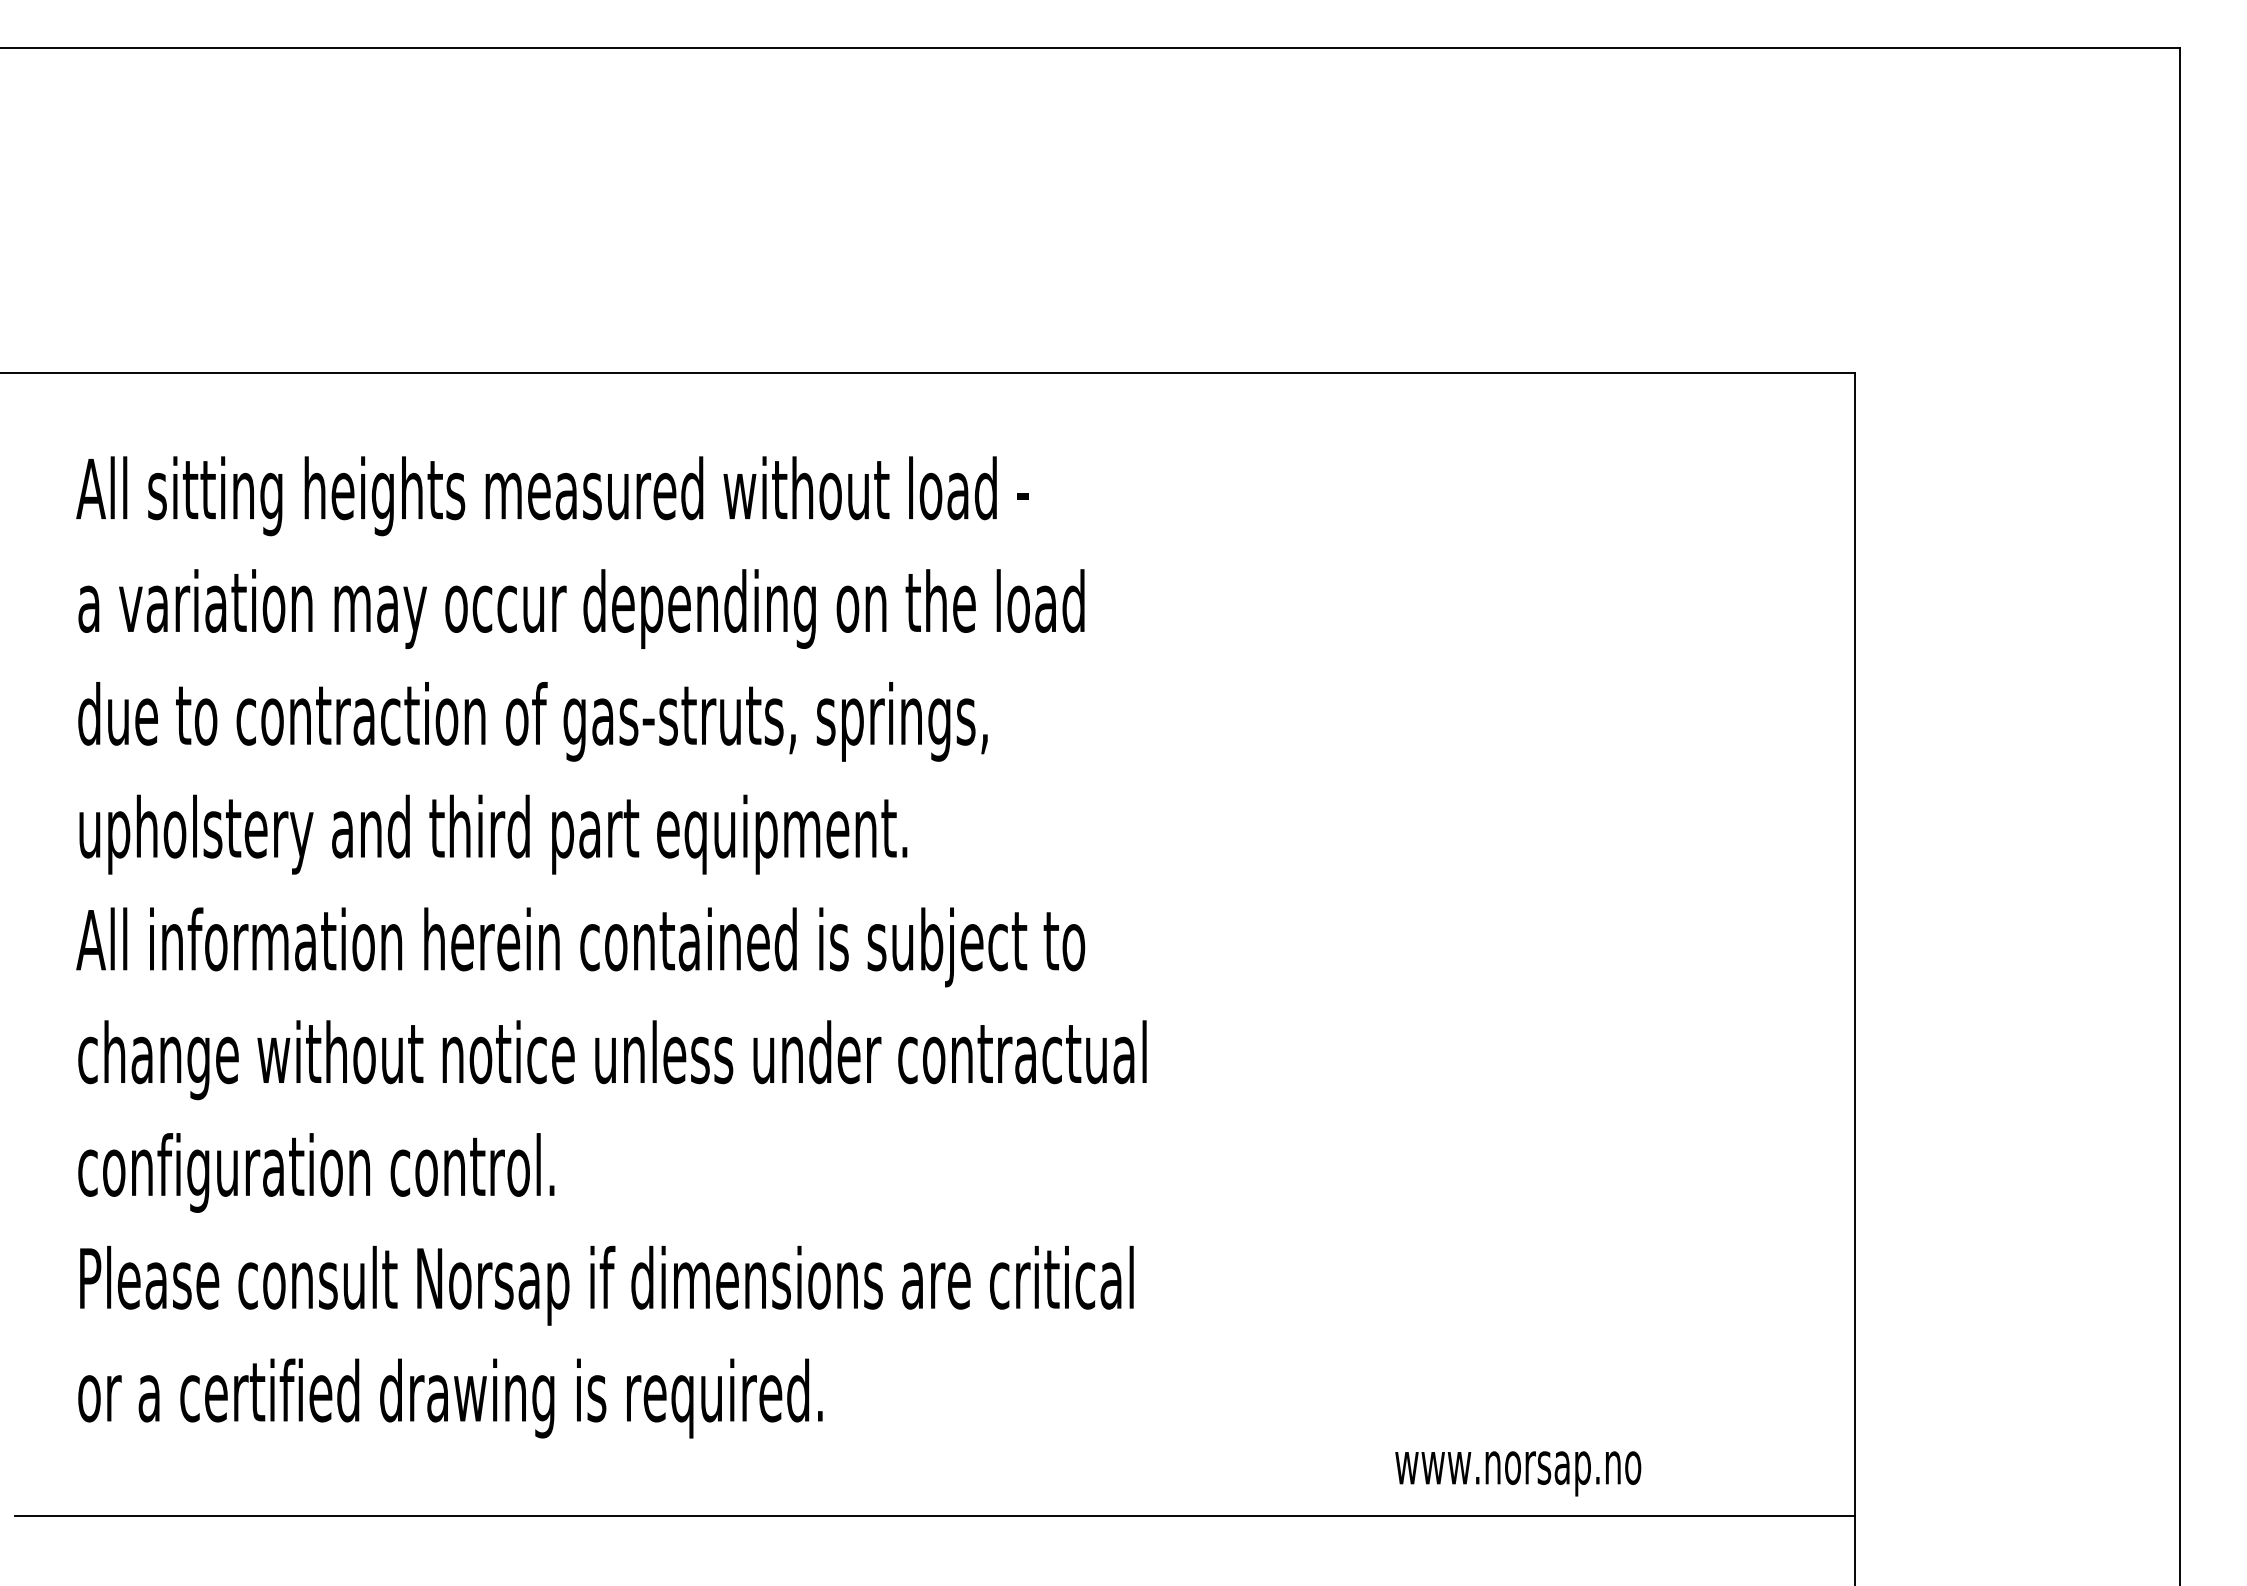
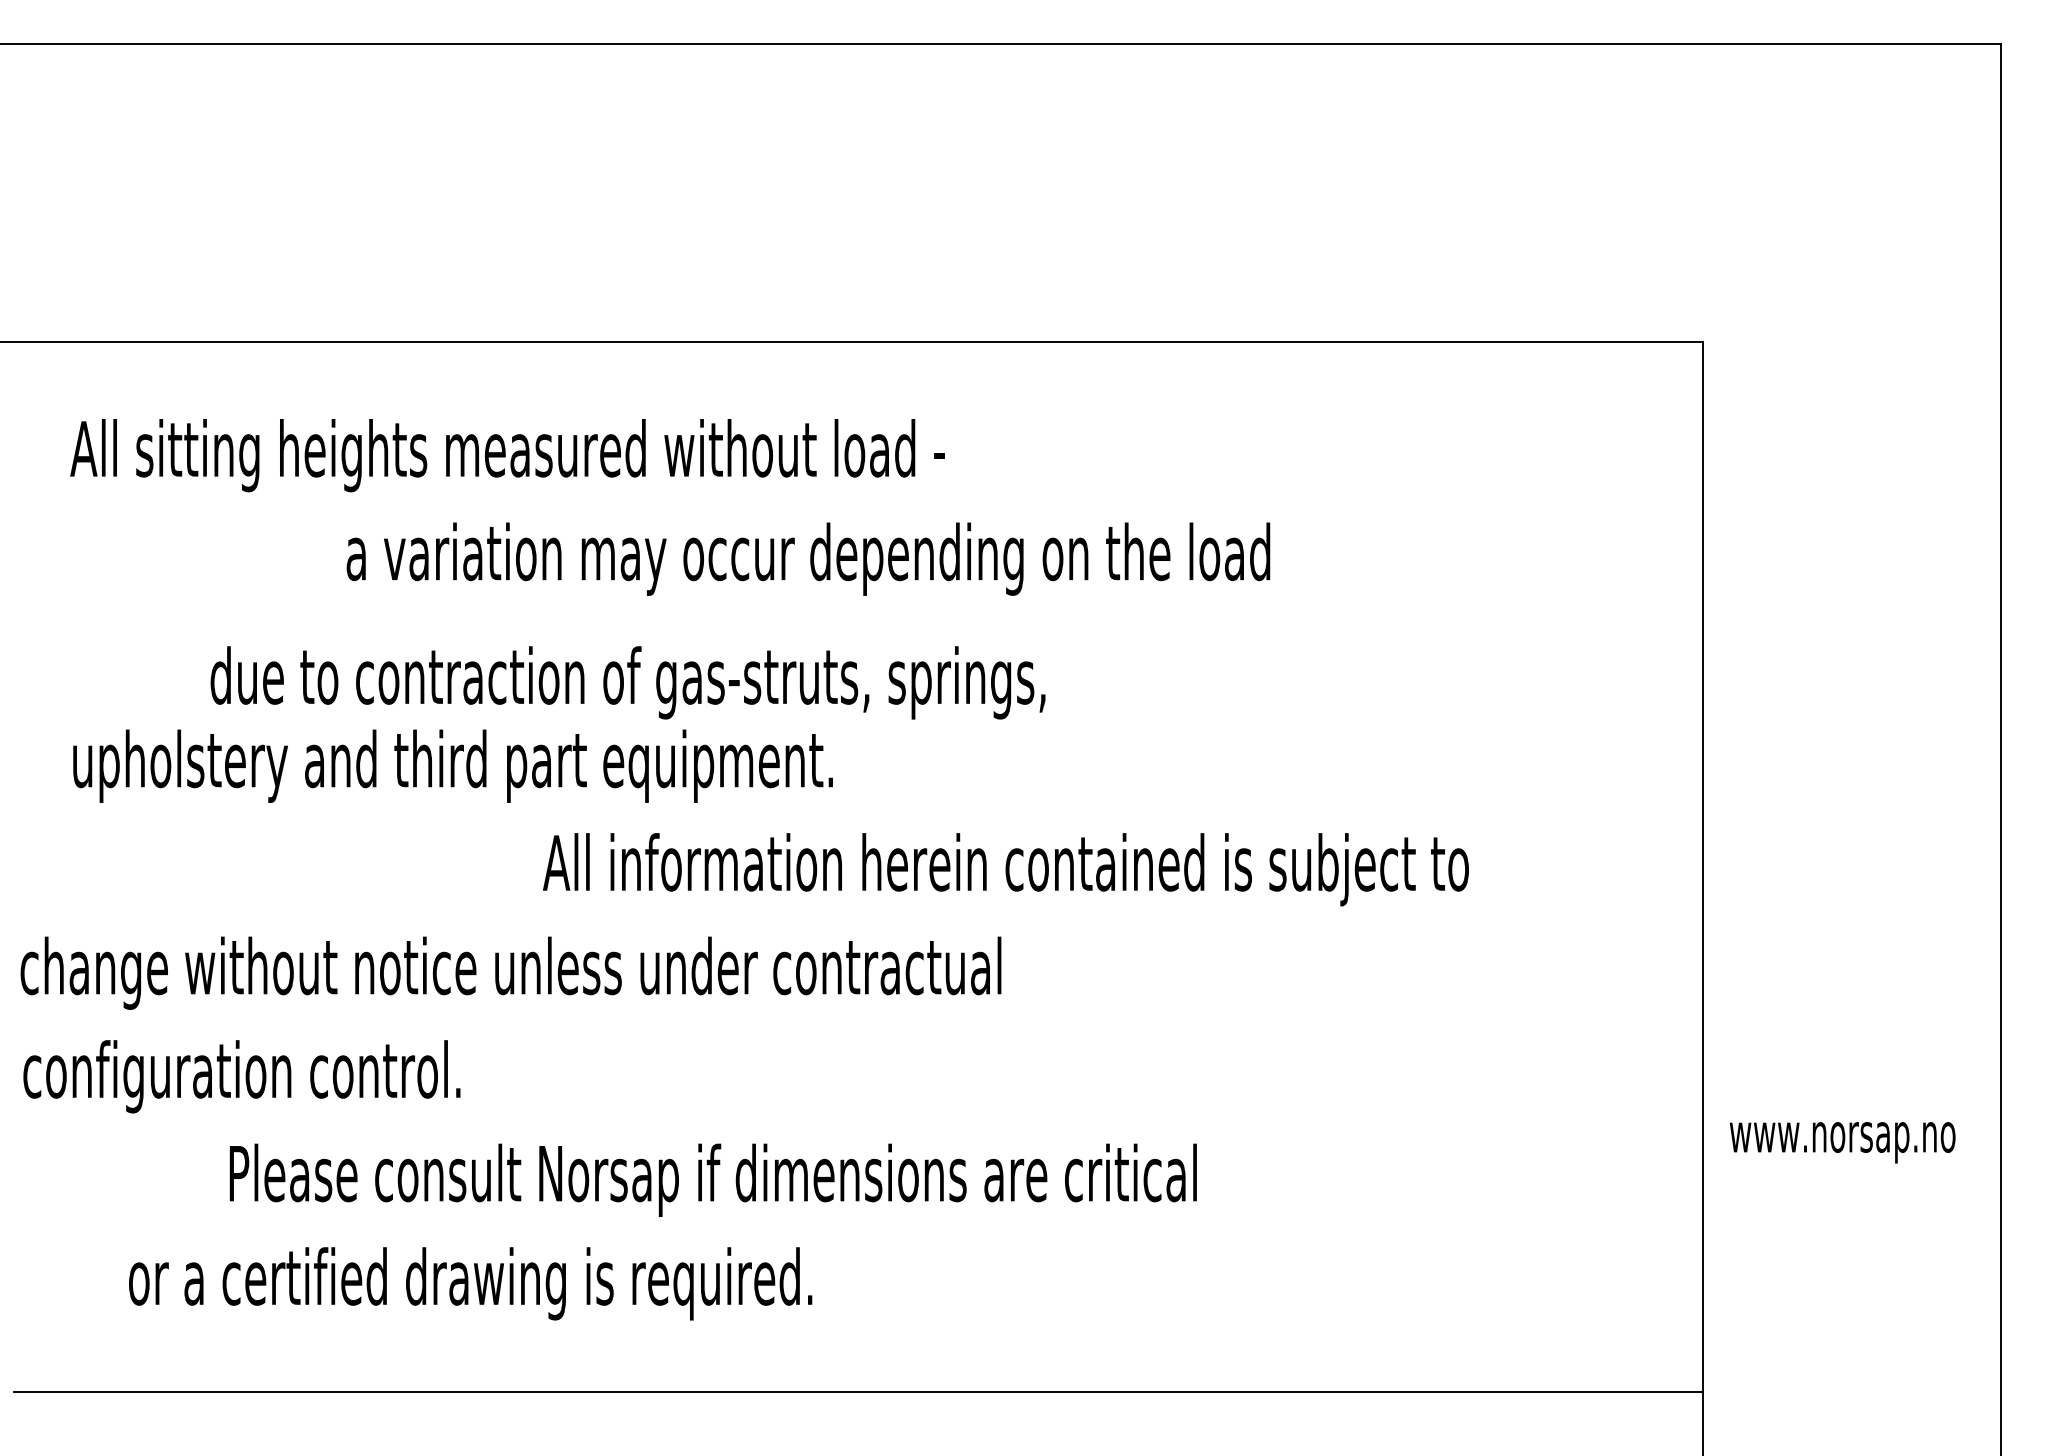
text: (581, 608) -> (808, 558), moved
text: (532, 721) -> (627, 682), moved
text: (580, 947) -> (1005, 869), moved
text: (612, 1060) -> (511, 973), moved
text: (316, 1172) -> (242, 1076), moved
text: (606, 1285) -> (712, 1180), moved
text: (450, 1398) -> (470, 1283), moved
text: (1518, 1473) -> (1842, 1142), moved

